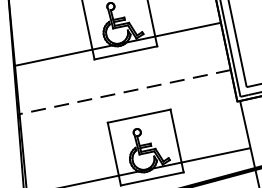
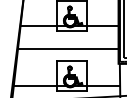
line: (123, 91) -> (67, 48), dashed -> solid

